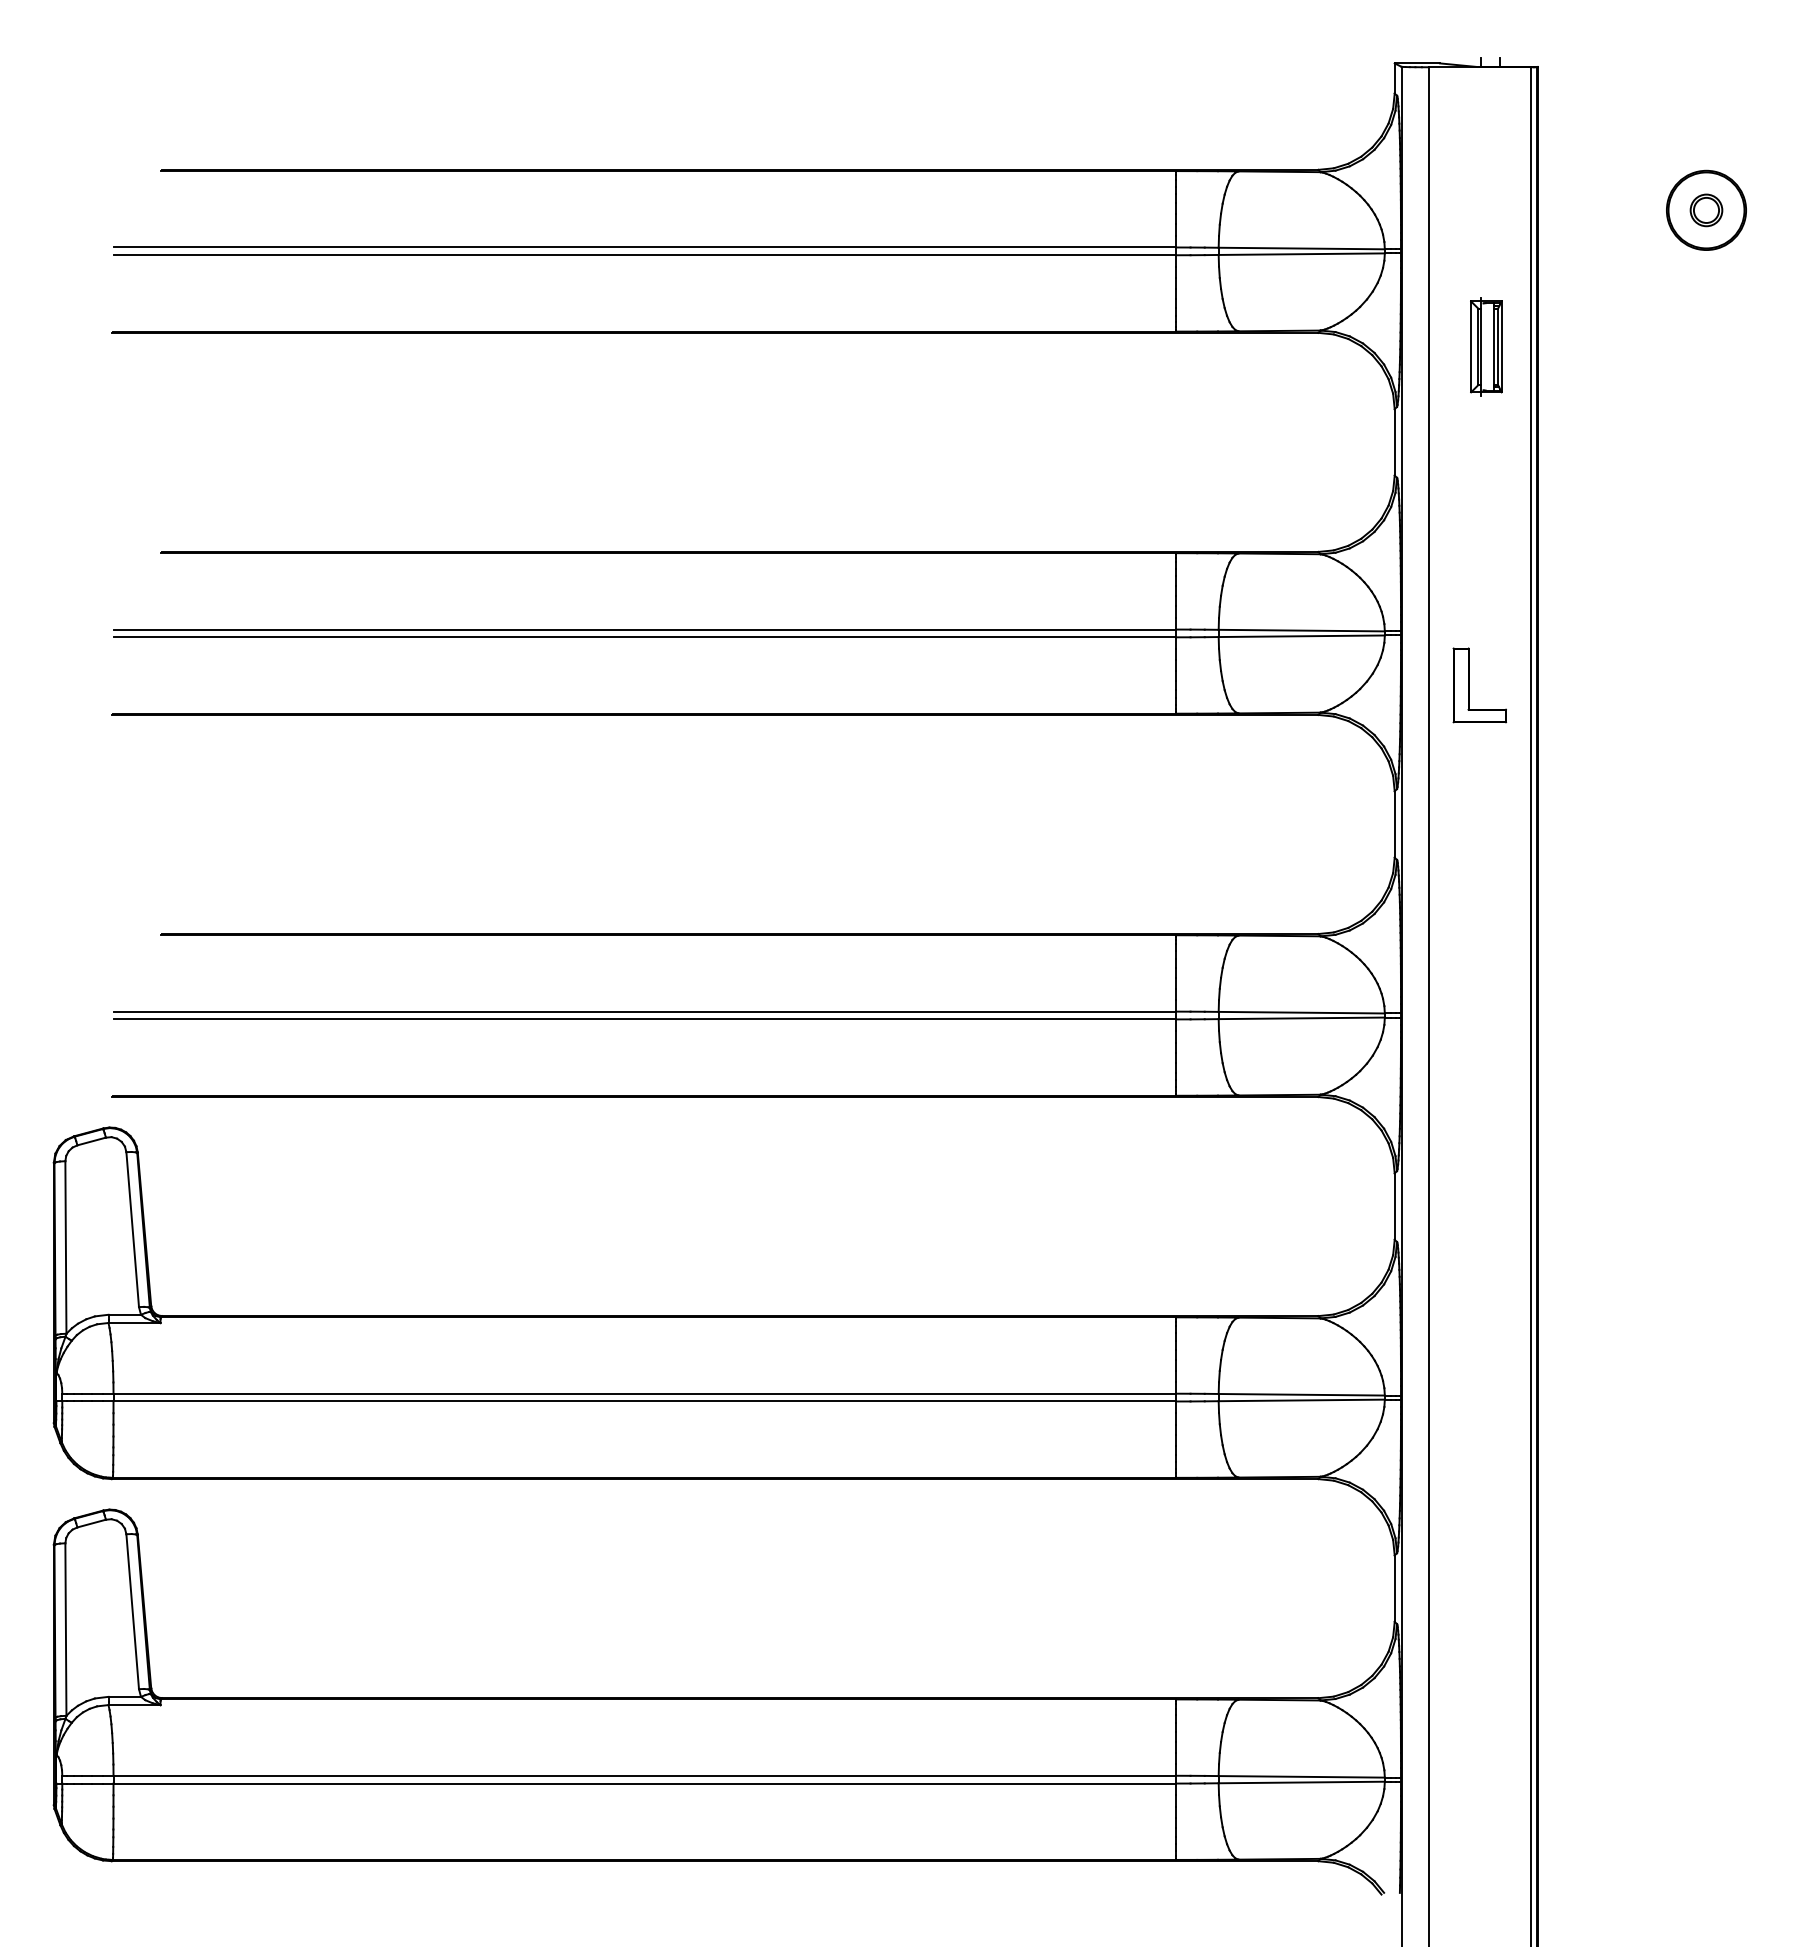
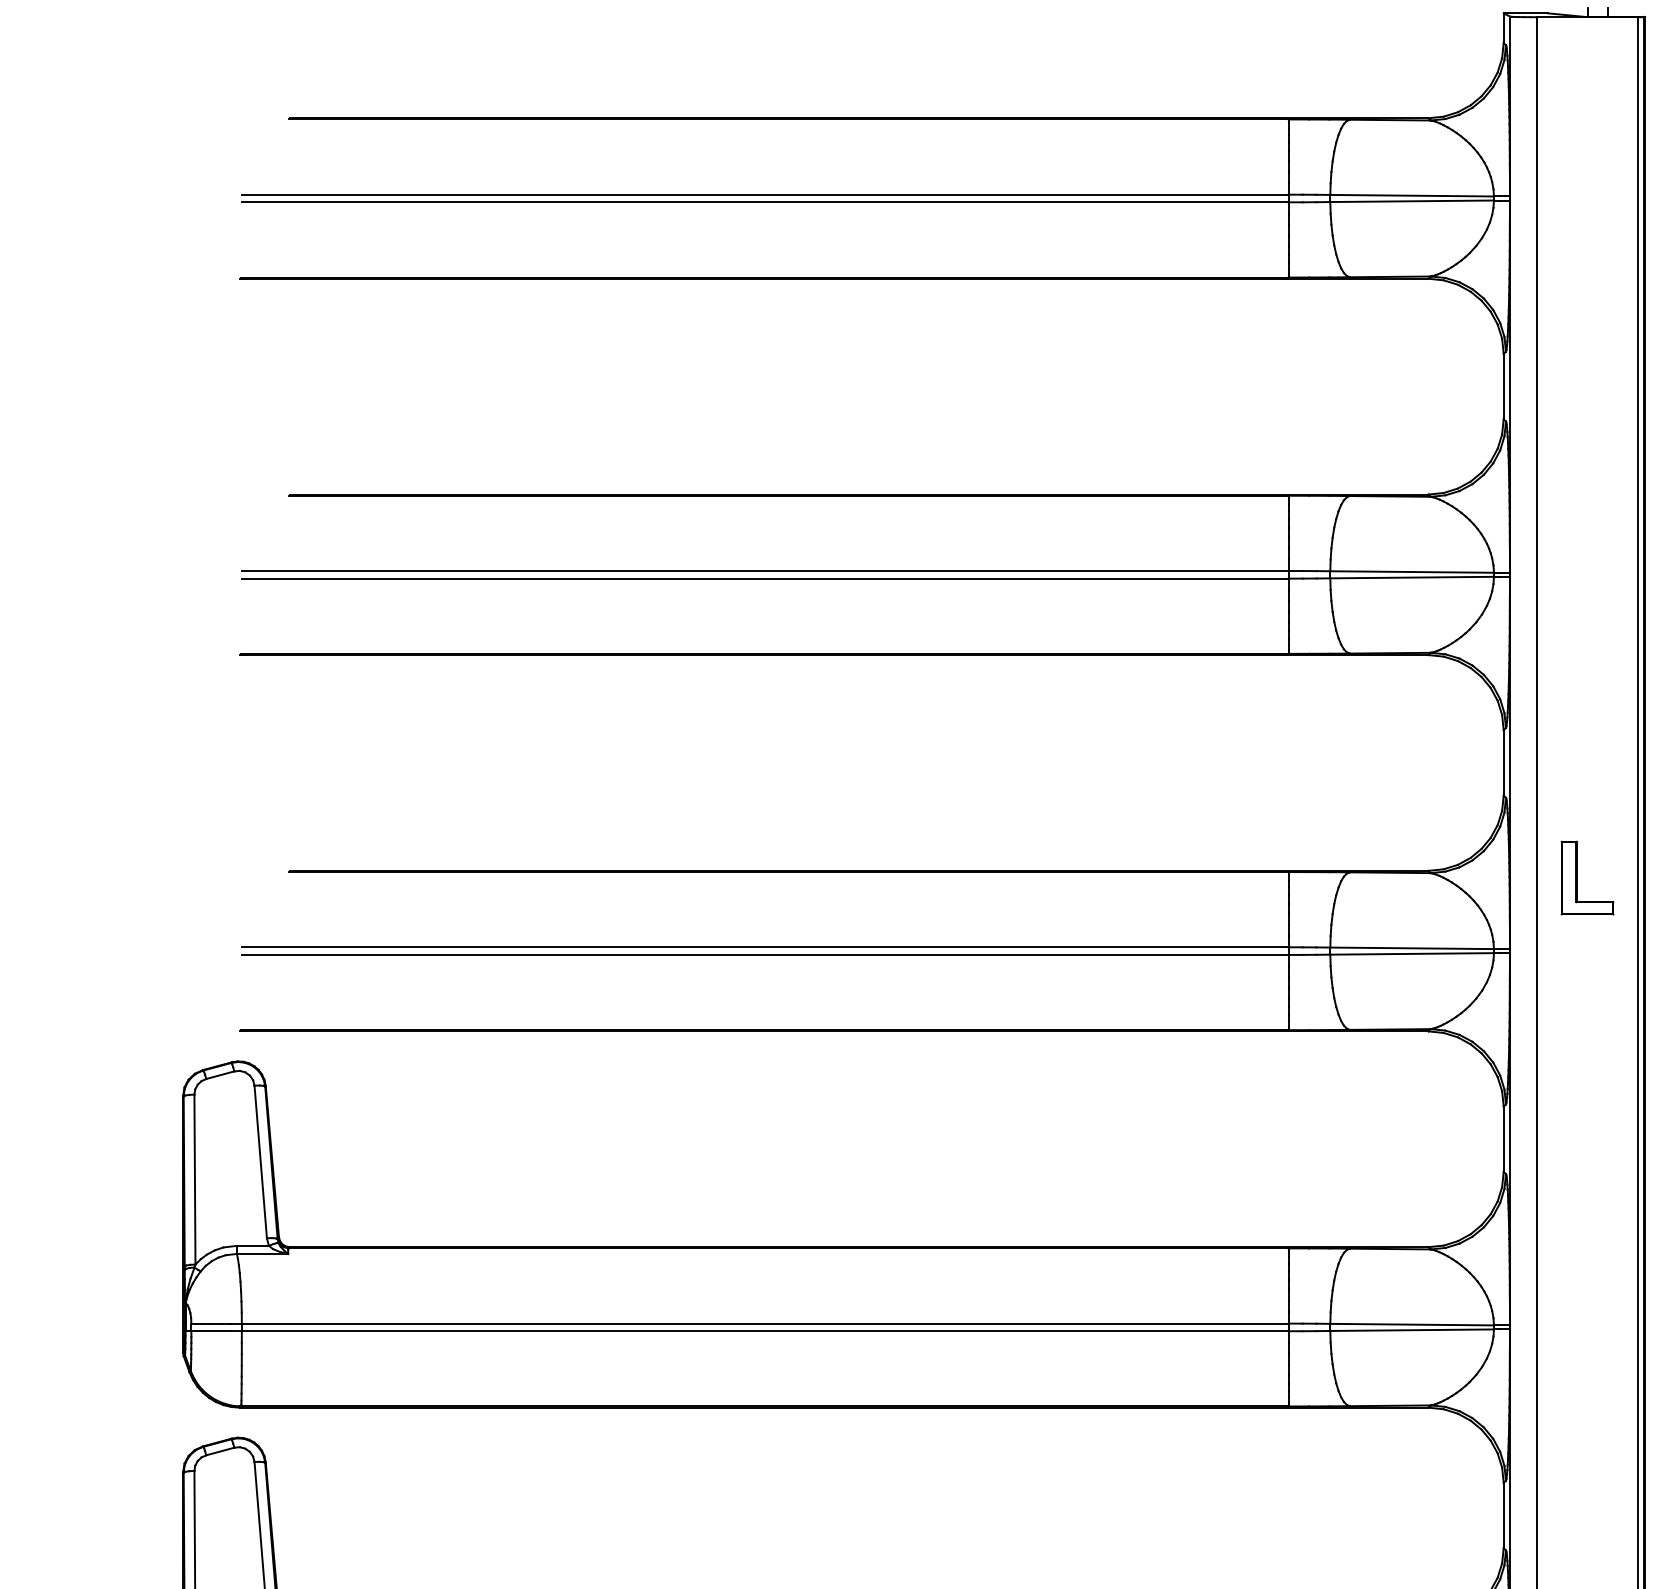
part: (1486, 346) -> (1594, 292), removed
part: (1469, 685) -> (1577, 878), moved

